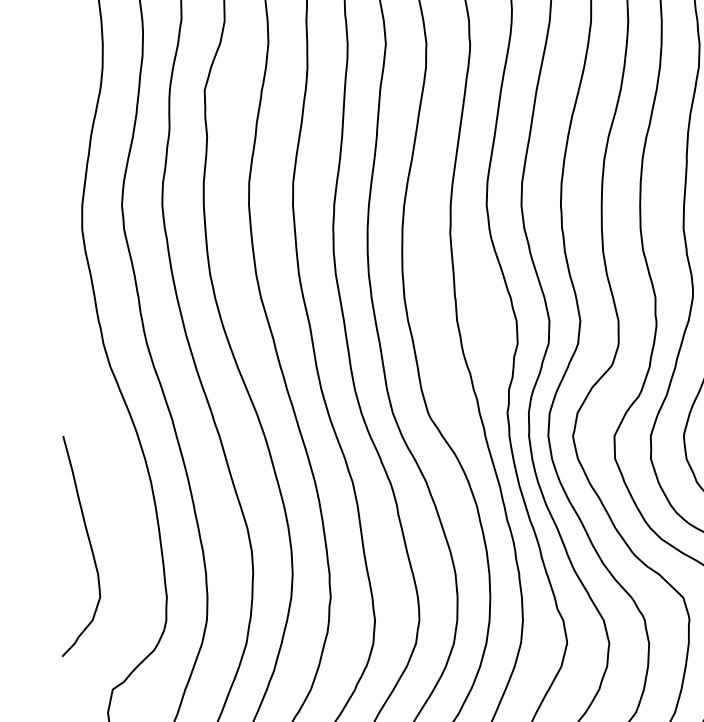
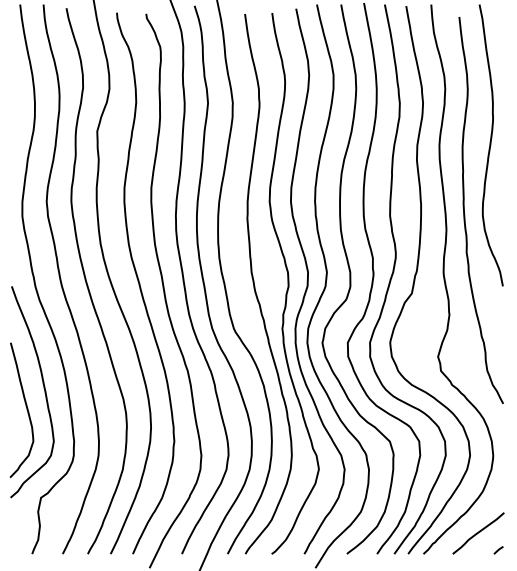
curve: (116, 510) -> (43, 388), added

